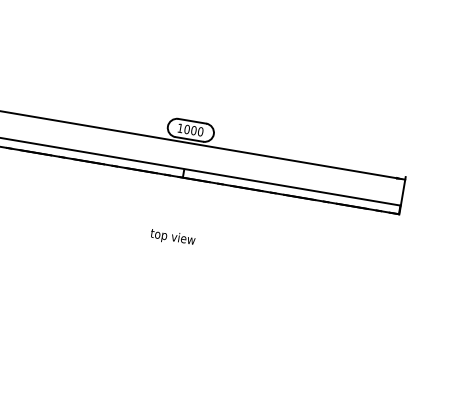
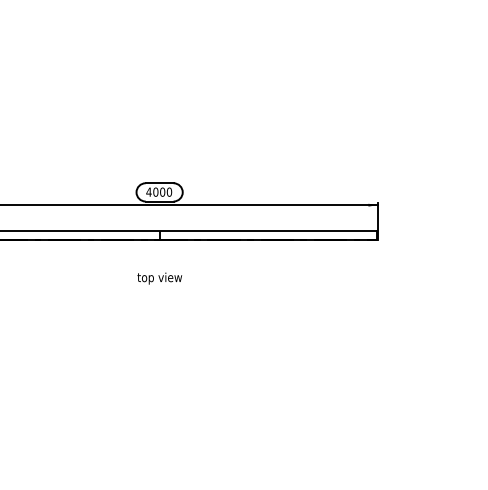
text: (179, 127) -> (148, 191), 1000 -> 4000
text: (172, 237) -> (159, 278), moved

